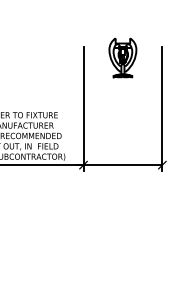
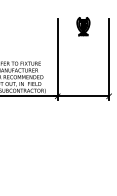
part: (123, 58) -> (83, 26), size x0.7

